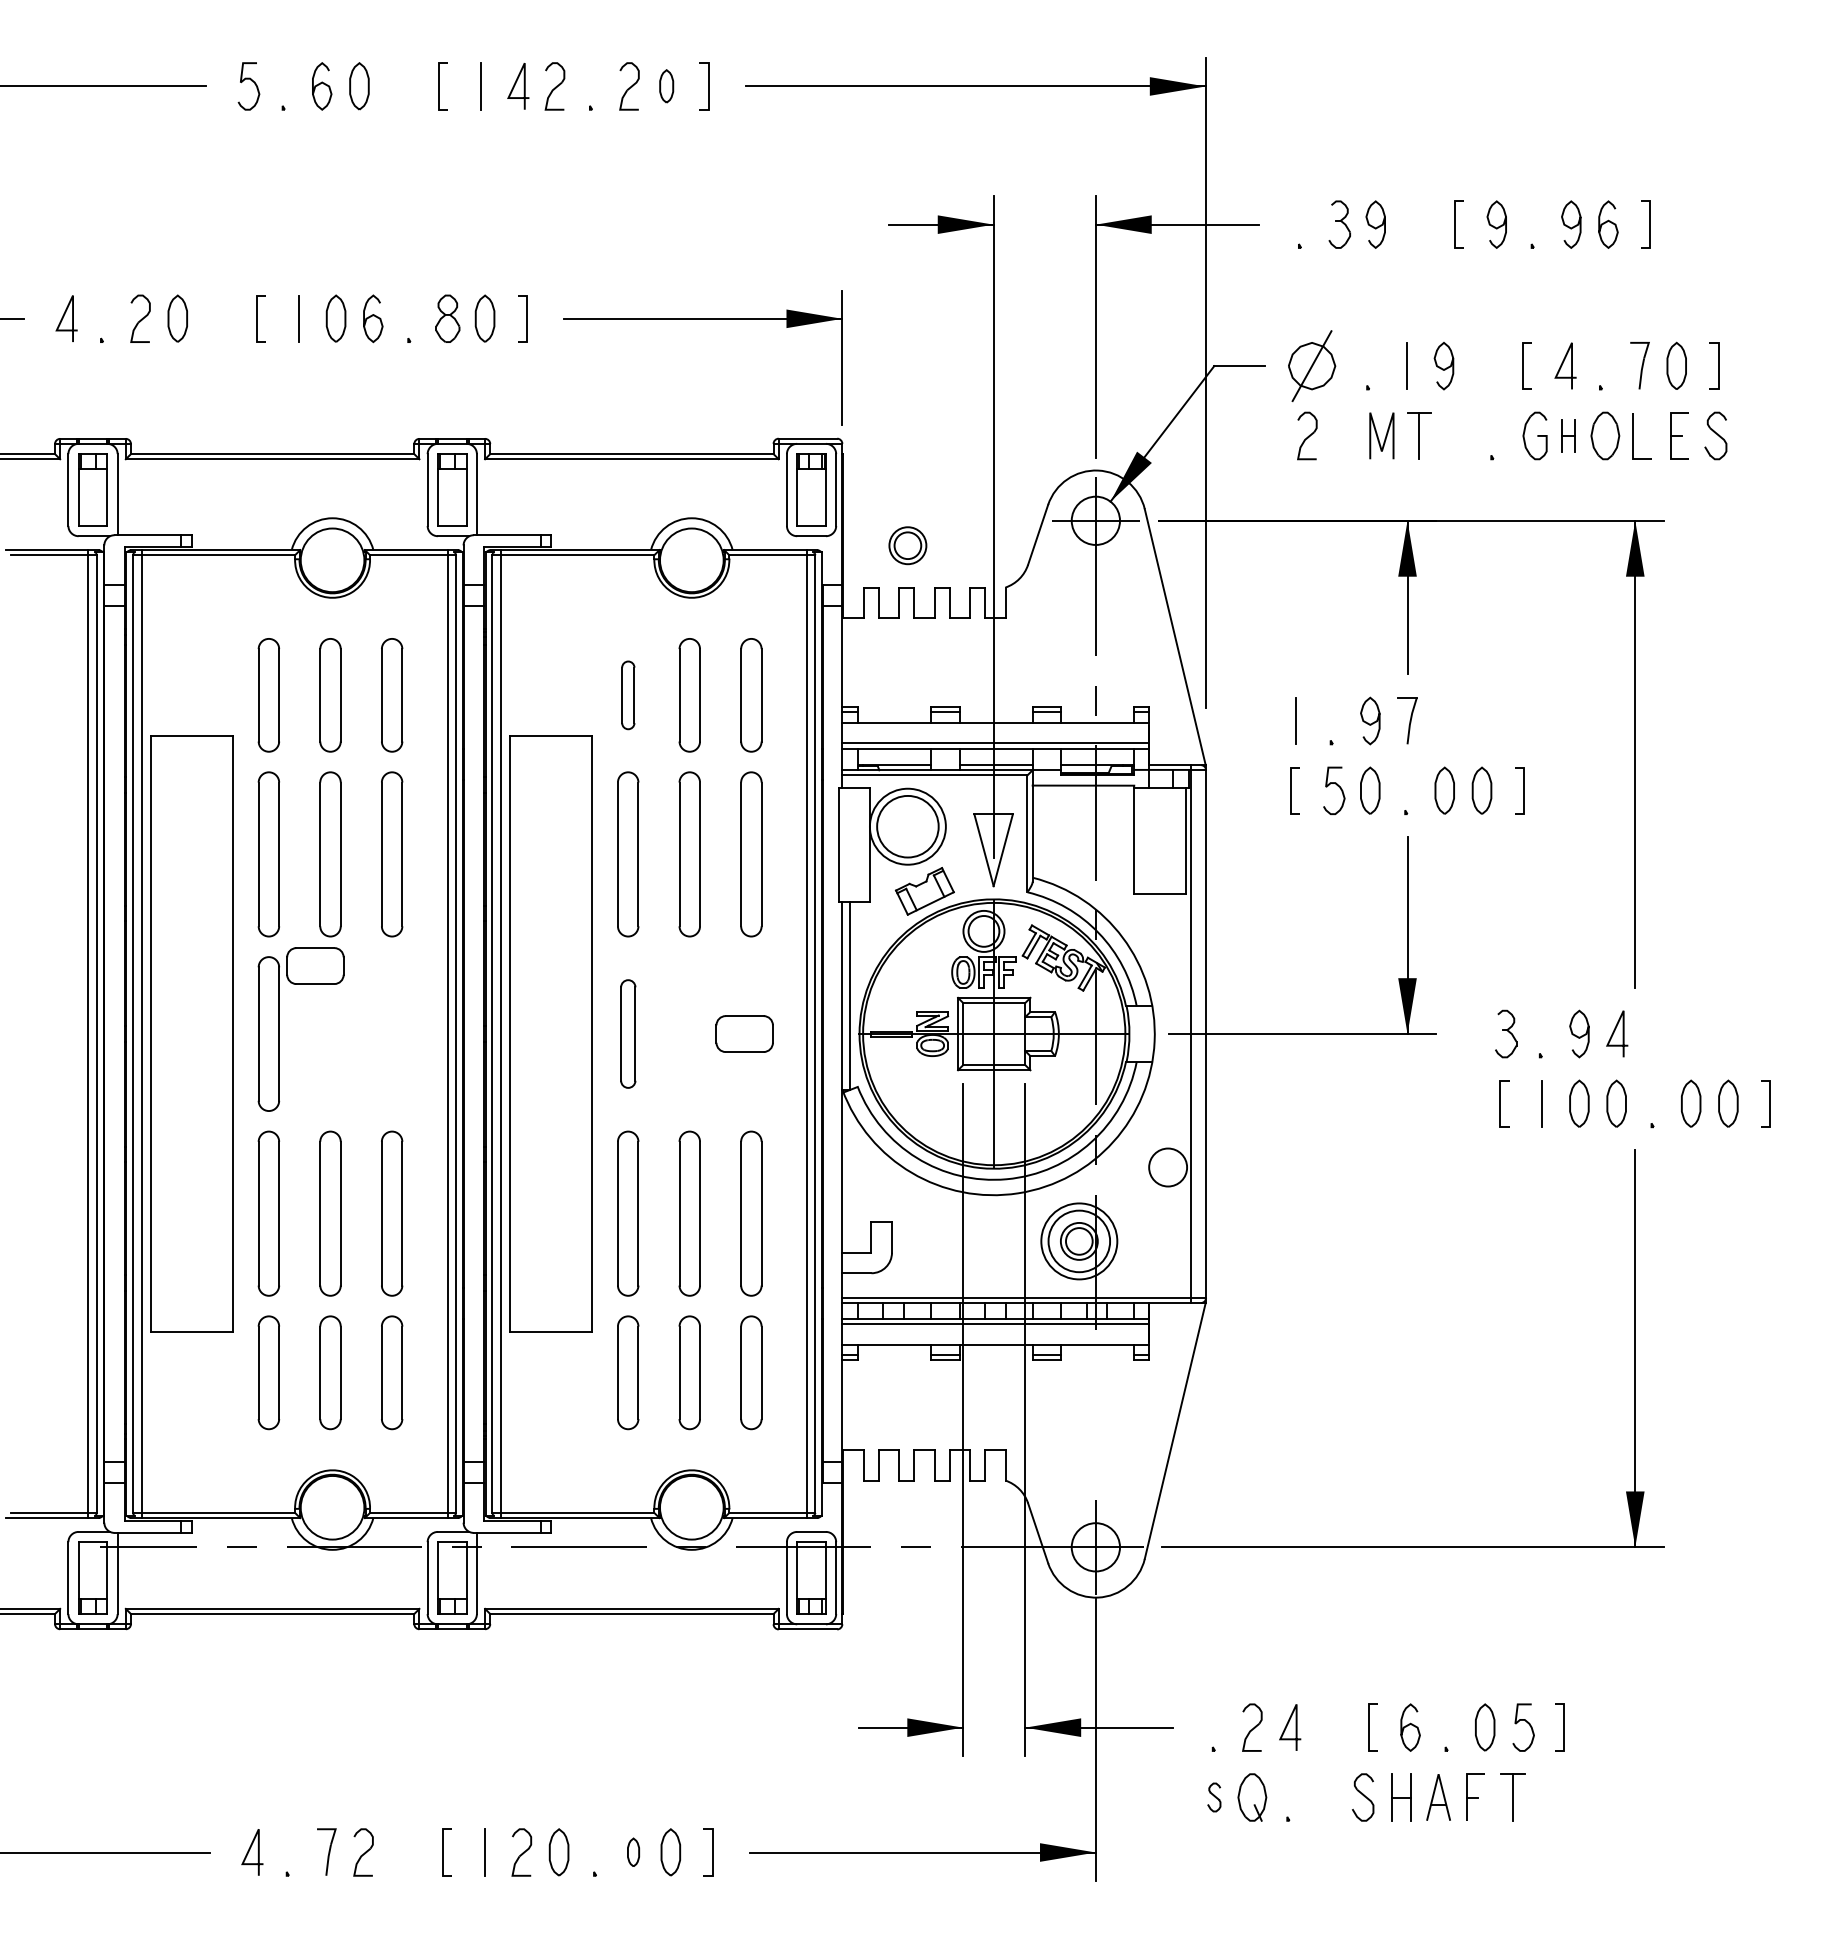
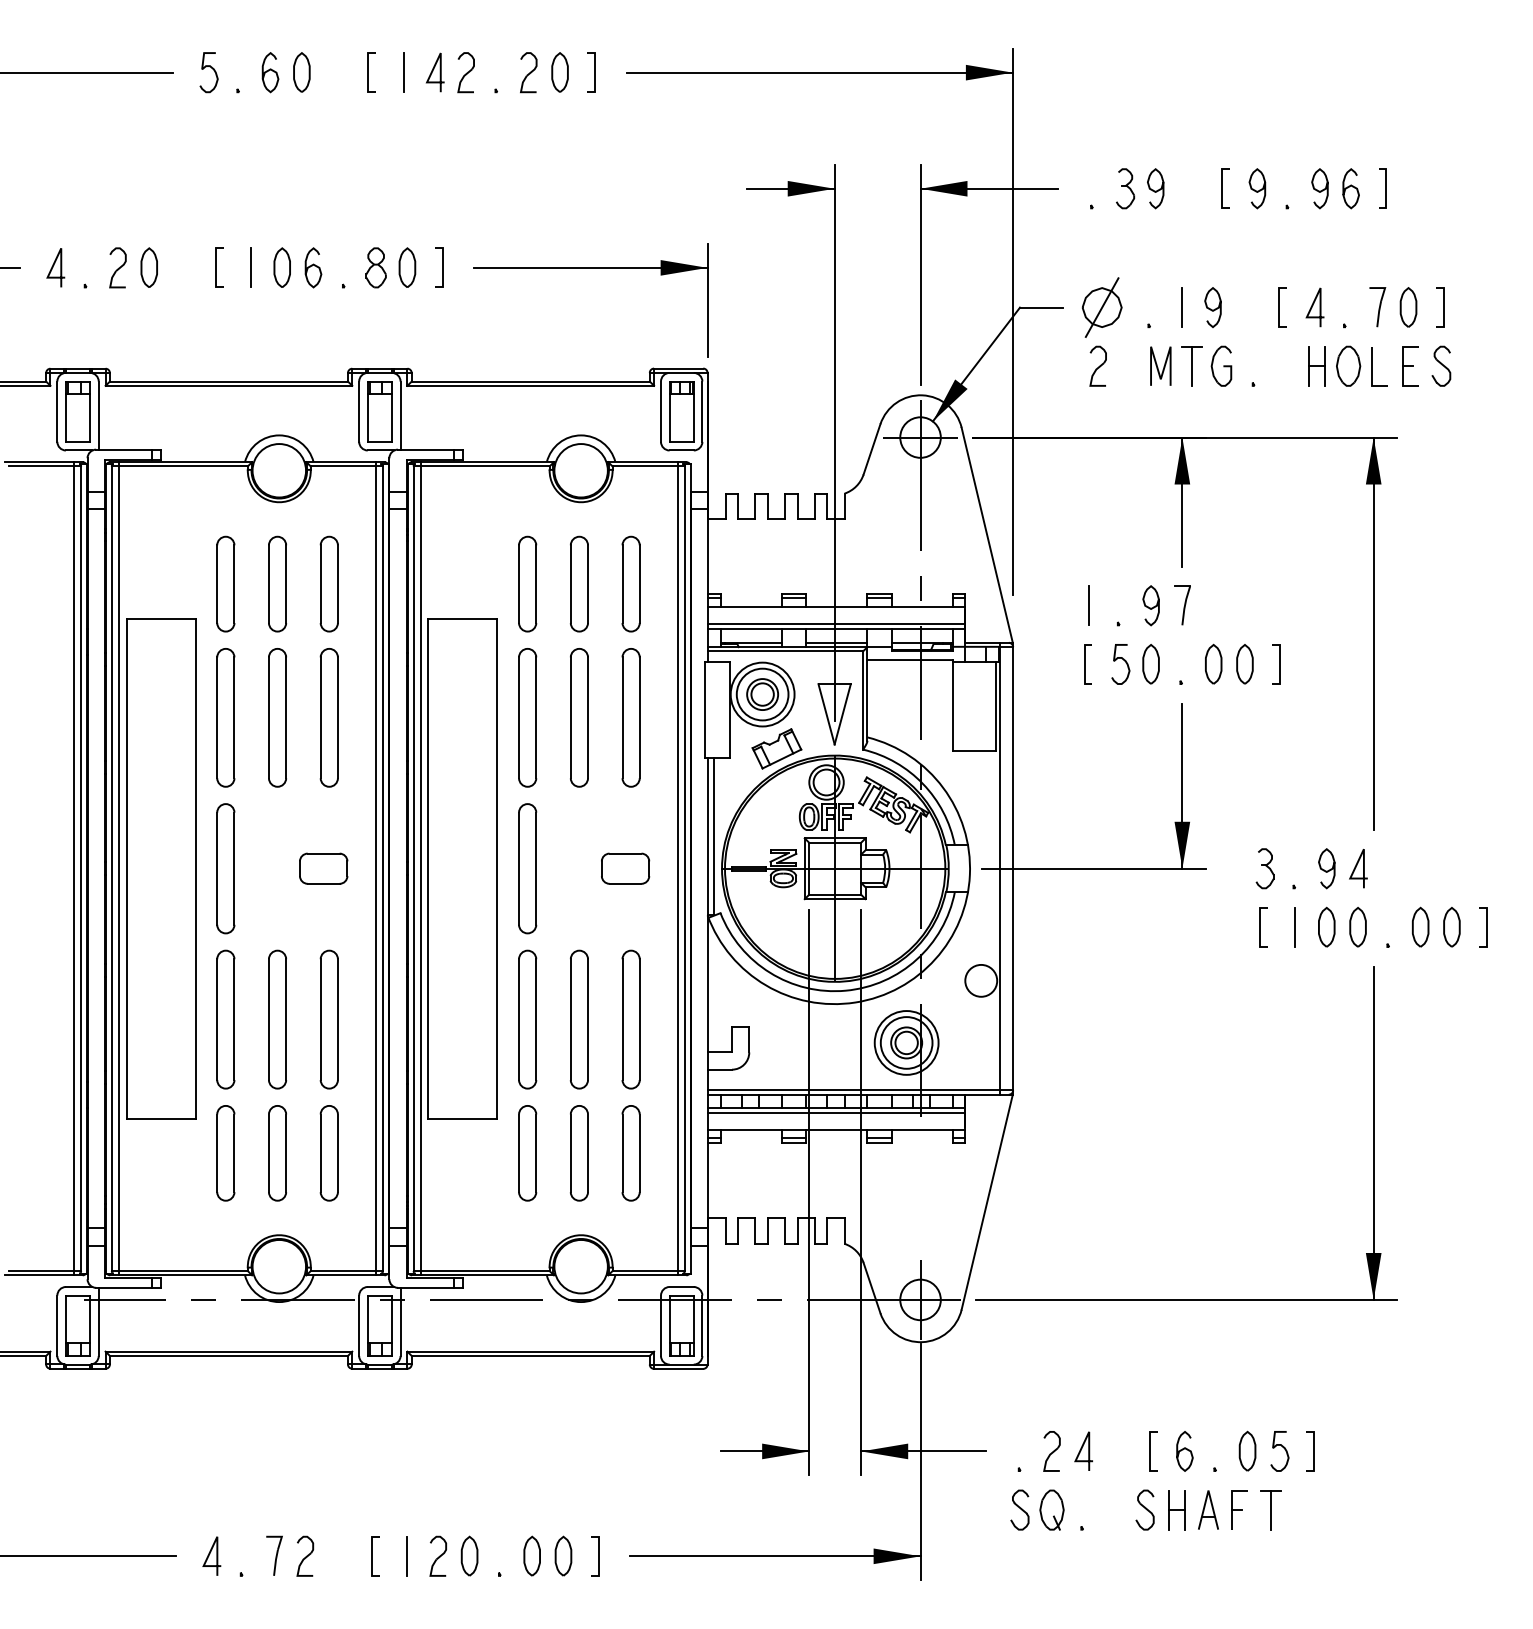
part: (666, 86) -> (559, 72), size x1.43
part: (1534, 435) -> (1220, 365), moved
part: (1567, 435) -> (1316, 365), size x1.43
part: (907, 545) -> (762, 694), moved
part: (628, 695) -> (527, 584), size x1.67
part: (315, 965) -> (323, 868), moved
part: (628, 1033) -> (527, 868), size x1.43
part: (1214, 1797) -> (1020, 1510), size x1.67
part: (633, 1852) -> (532, 1556), size x1.67

